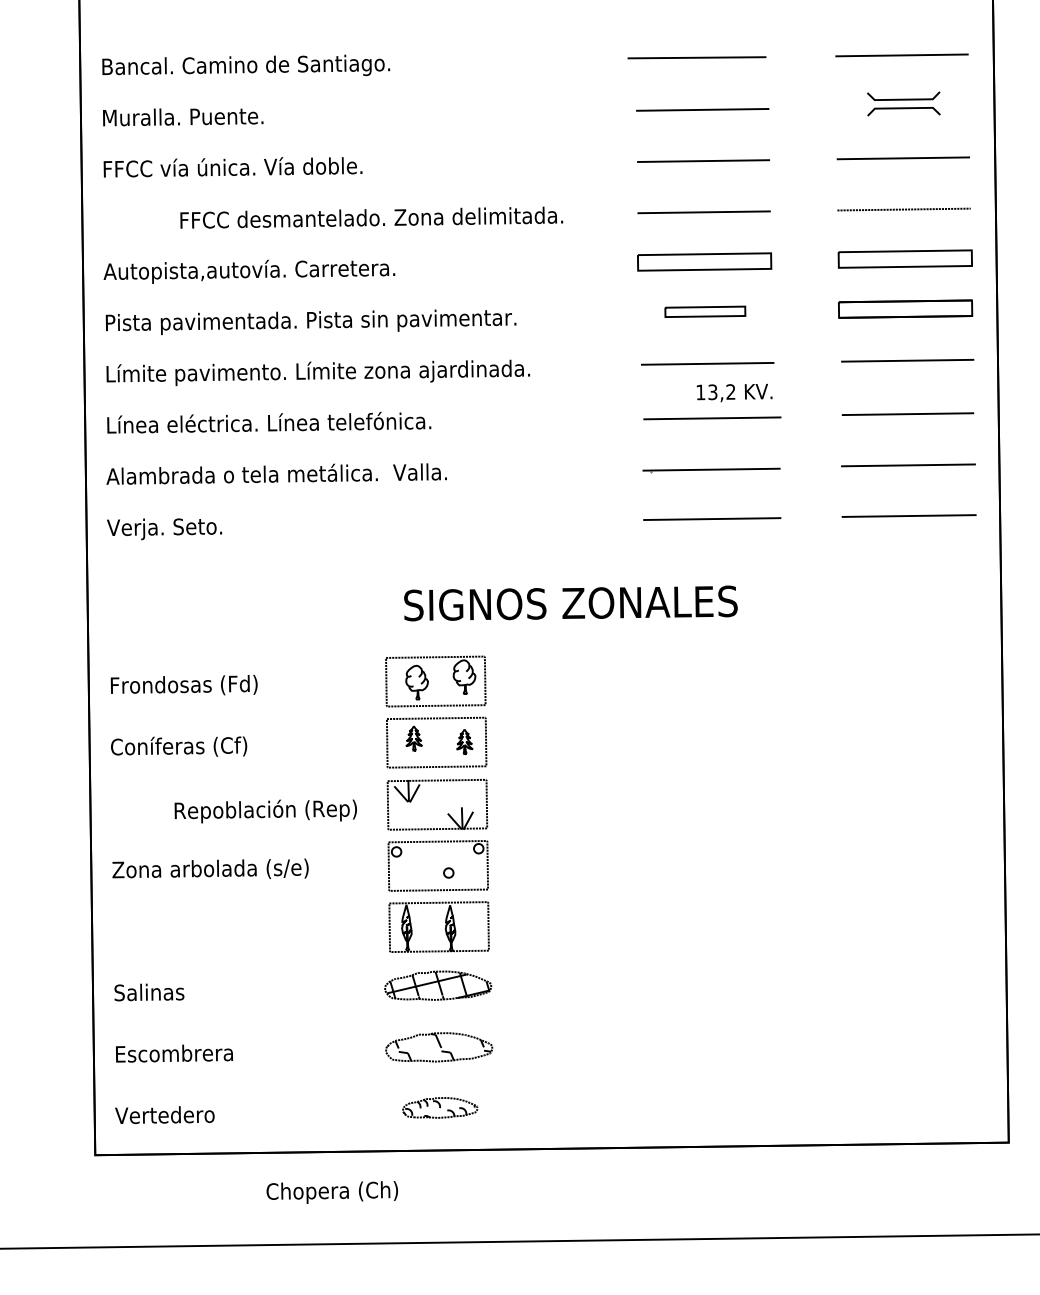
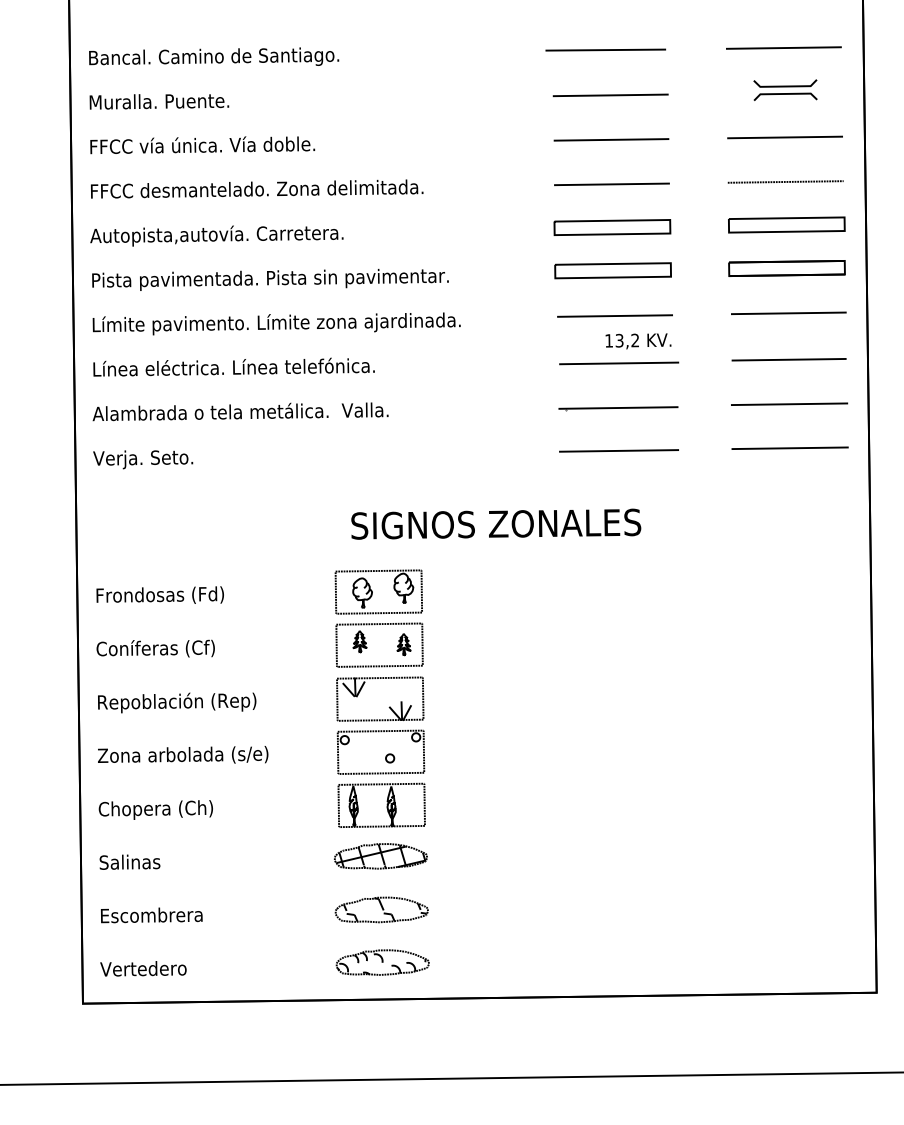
text: (372, 217) -> (257, 188), moved
part: (704, 311) -> (612, 270), size x1.67
text: (266, 810) -> (177, 702), moved
part: (440, 1107) -> (382, 962), size x1.43
text: (331, 1191) -> (155, 809), moved

